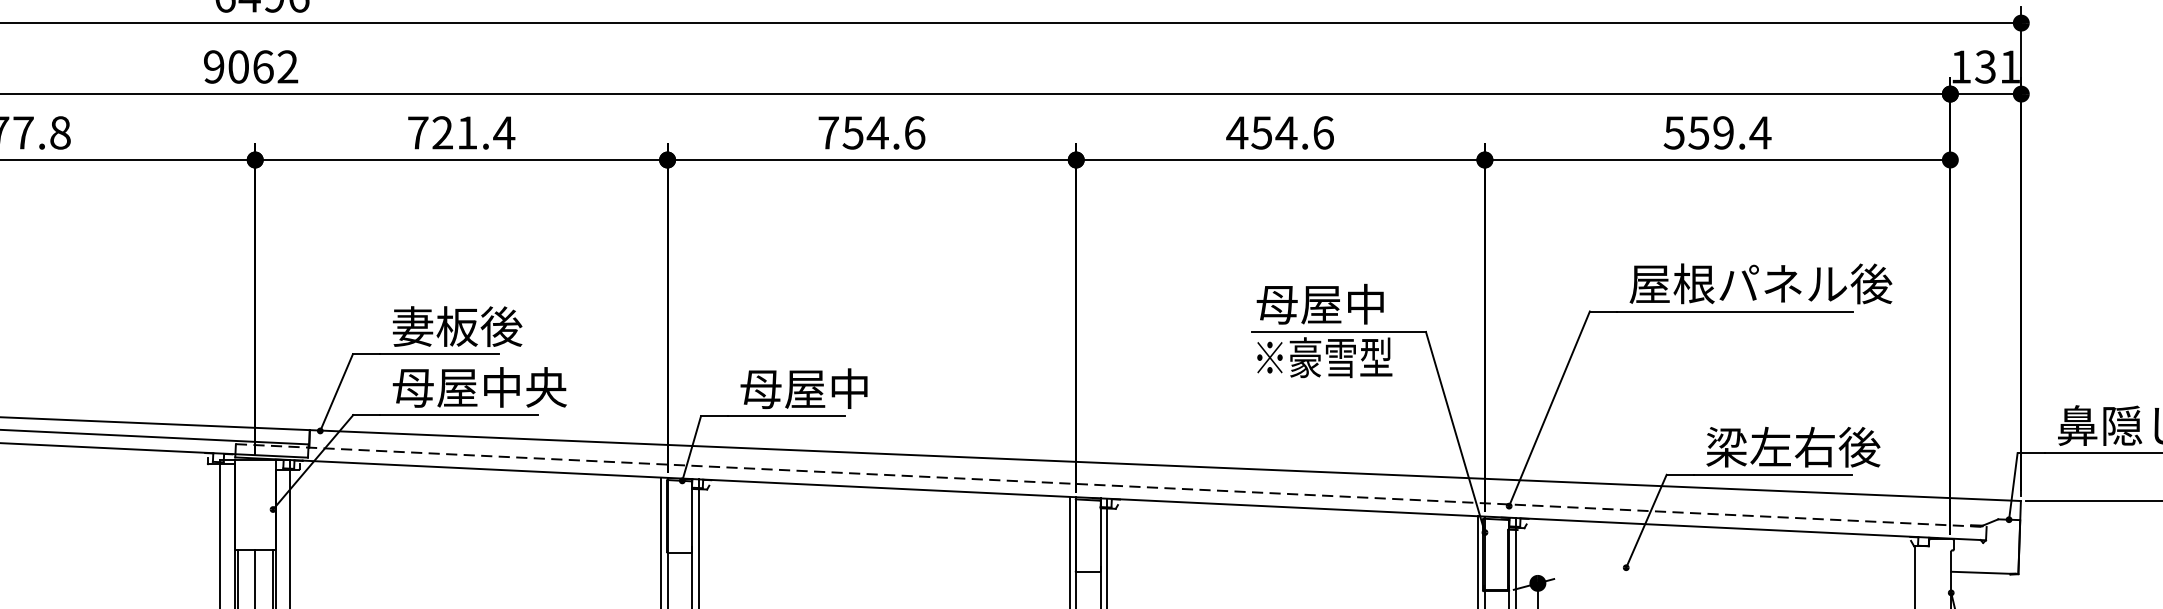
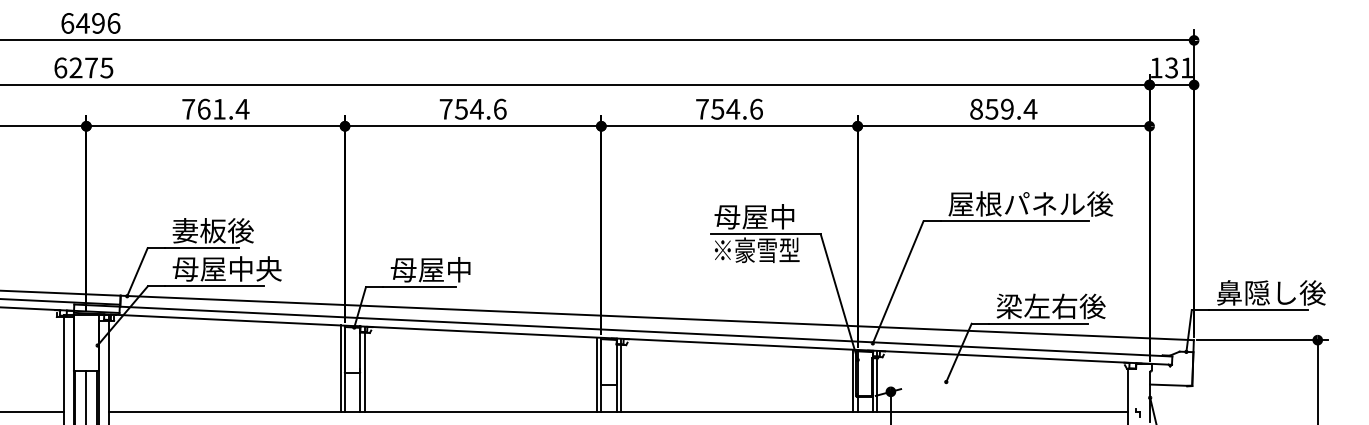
text: (250, 66) -> (83, 67), 9062 -> 6275
text: (441, 131) -> (203, 108), 721.4 -> 761.4
text: (1674, 131) -> (976, 108), 559.4 -> 859.4
text: (1237, 133) -> (702, 109), 454.6 -> 754.6
line: (1111, 485) -> (623, 330), dashed -> solid

